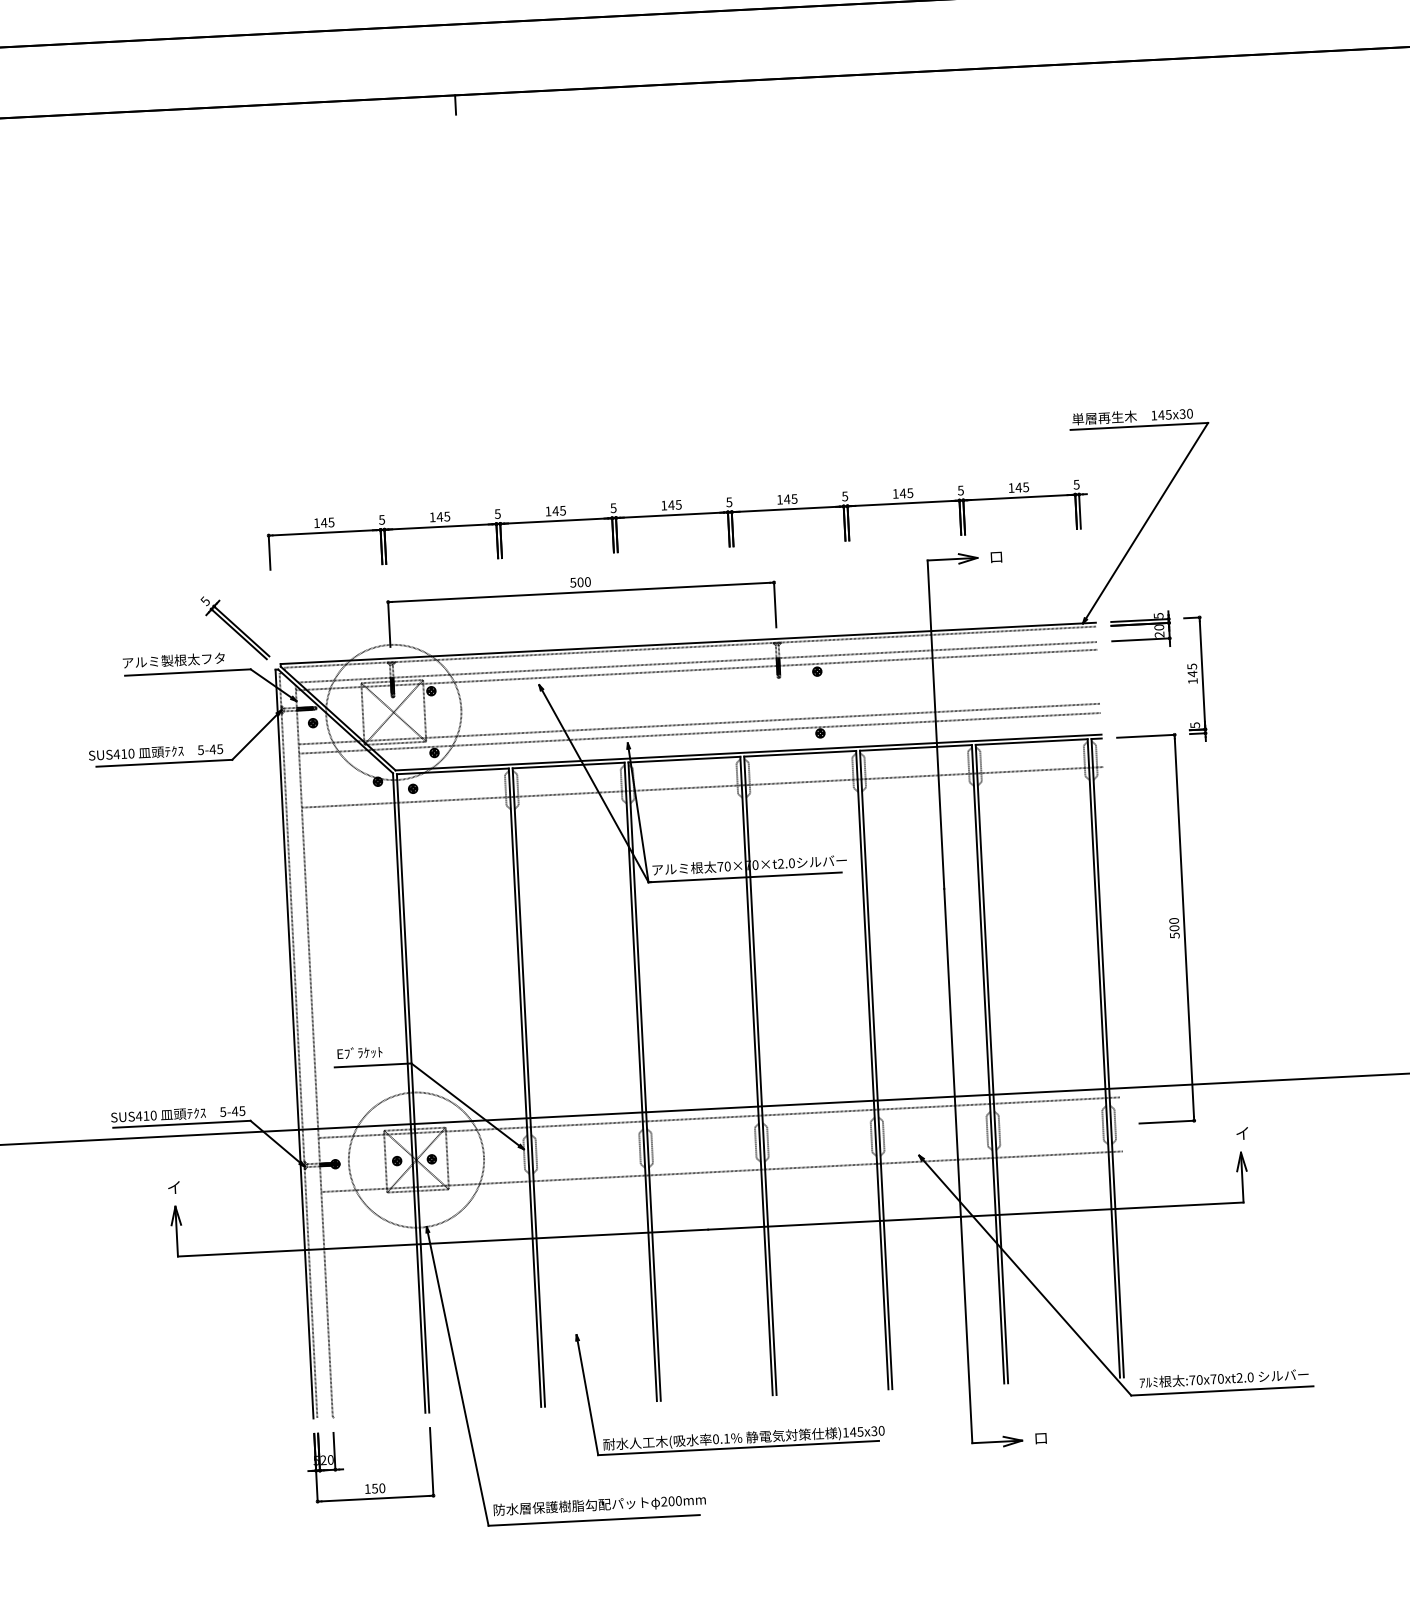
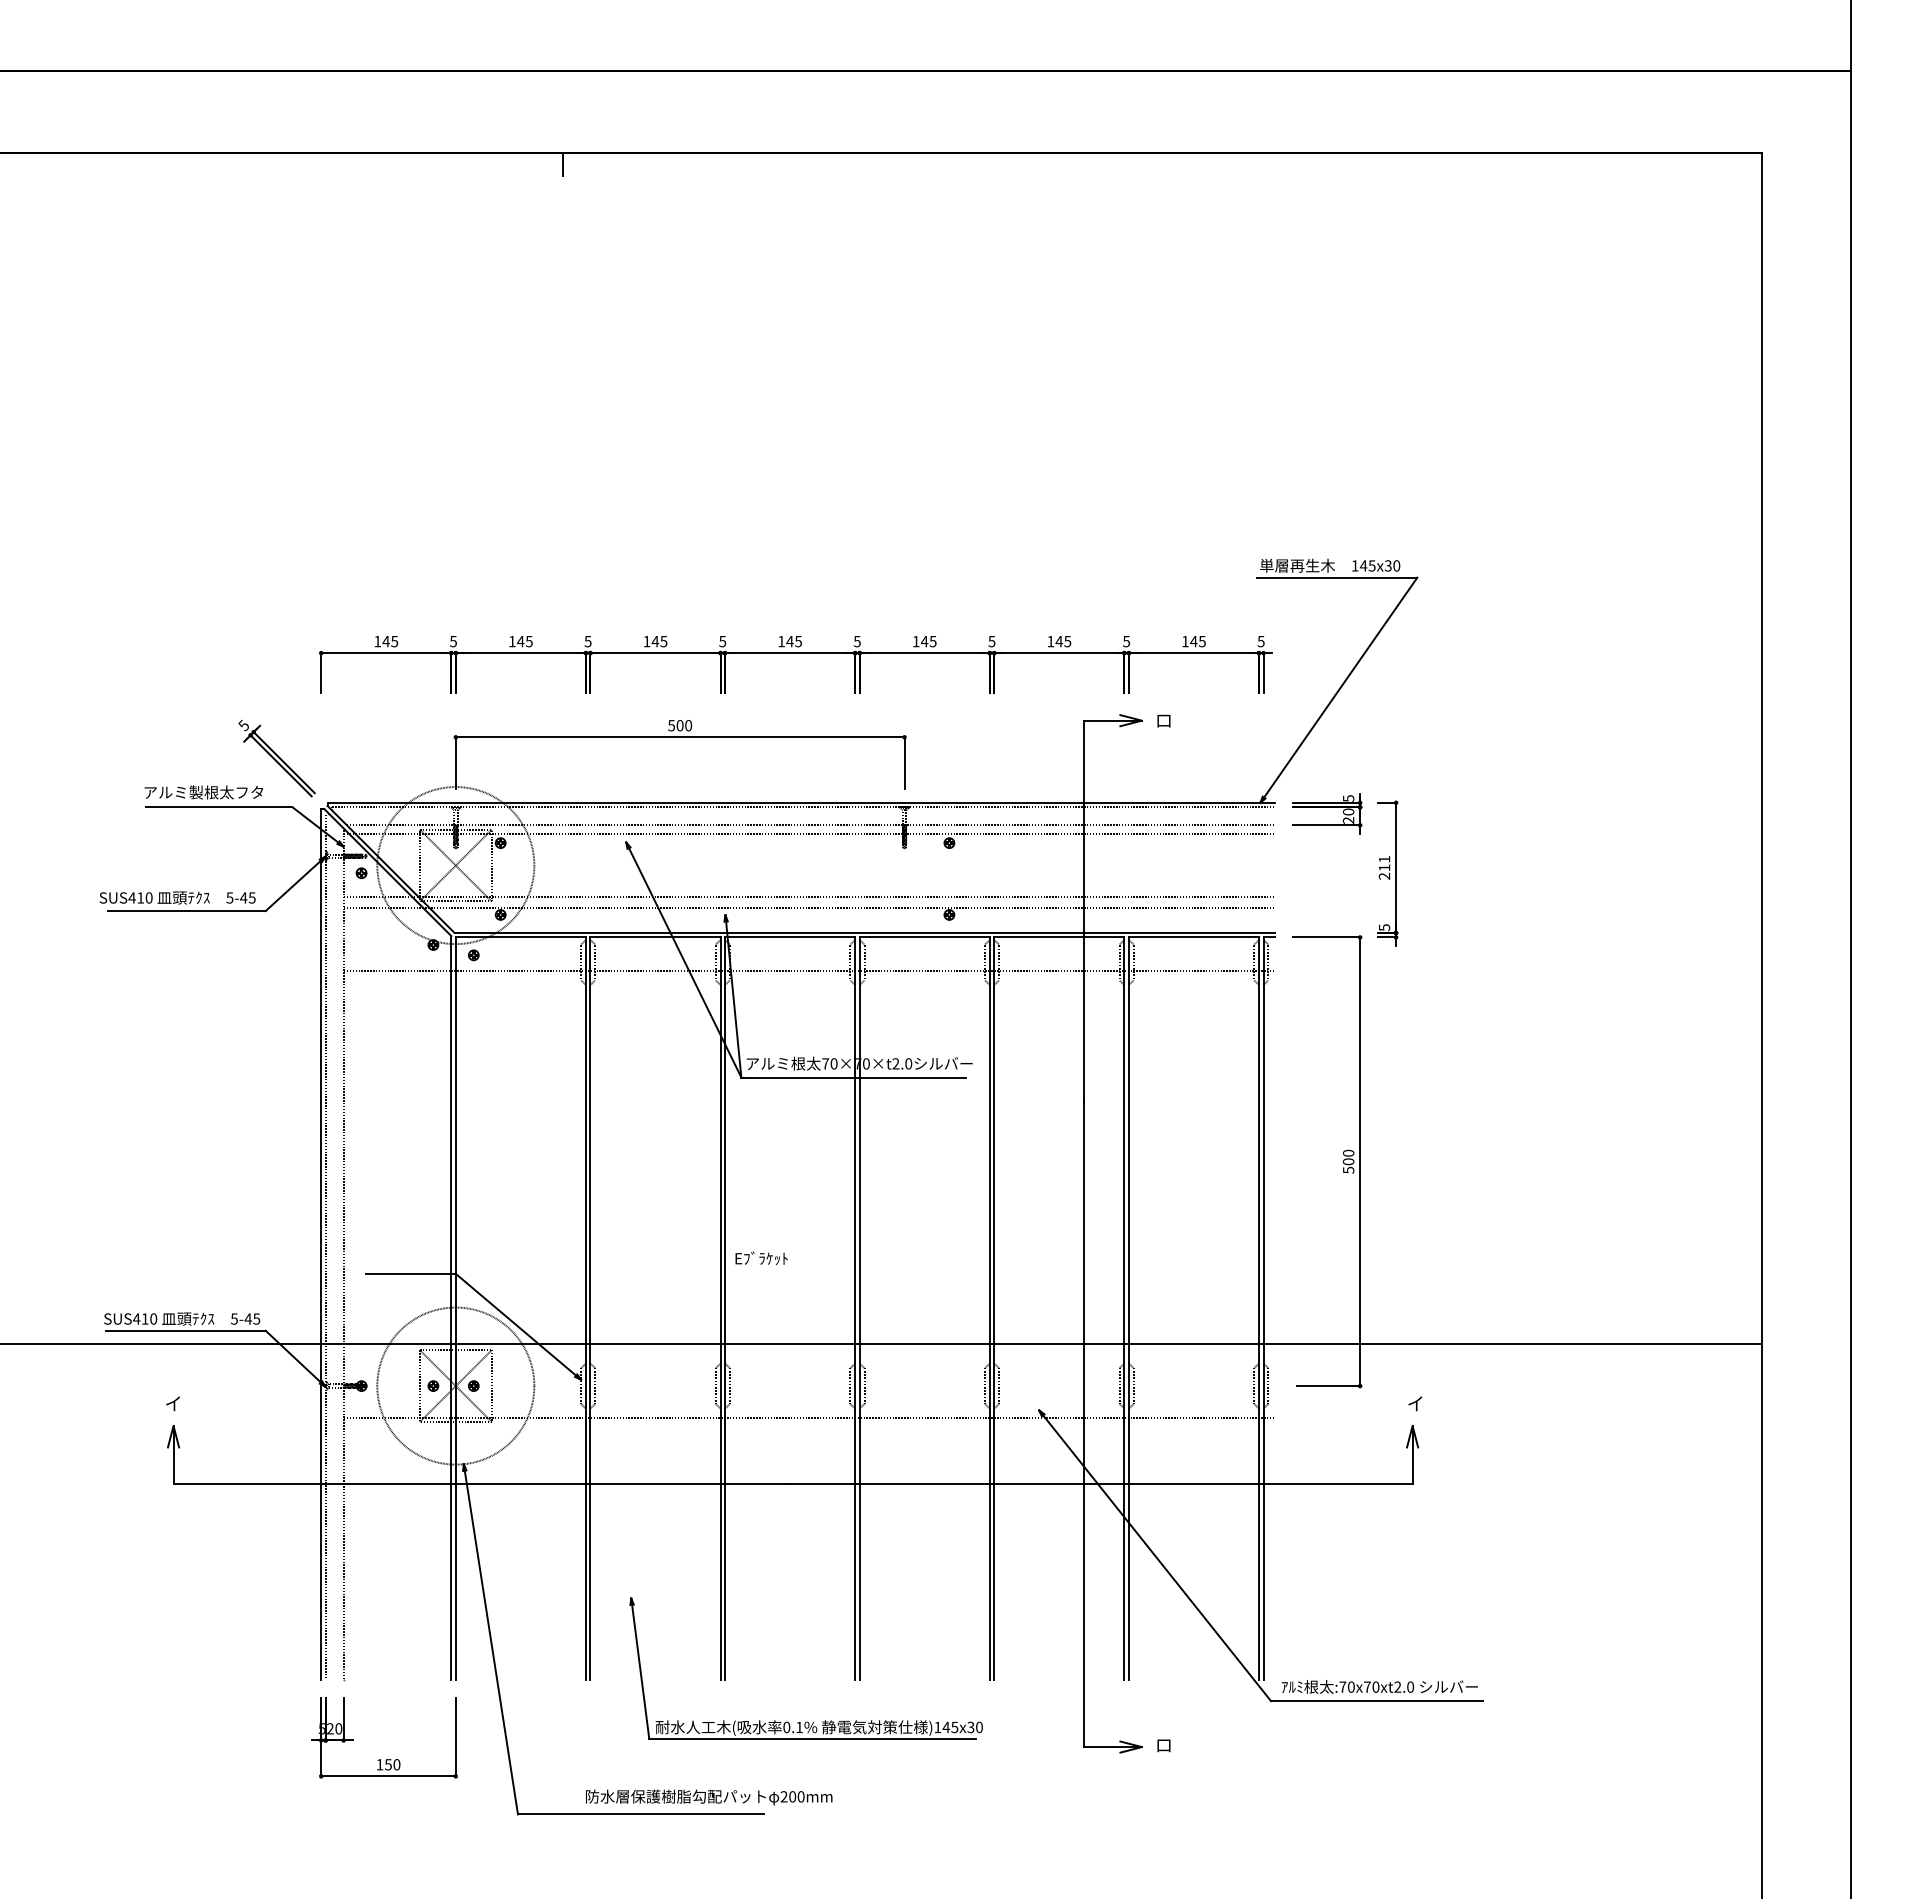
text: (1192, 673) -> (1384, 867), 145 -> 211
text: (359, 1052) -> (761, 1257), moved
line: (719, 1117) -> (809, 1354), removed
text: (600, 1505) -> (709, 1797), moved

